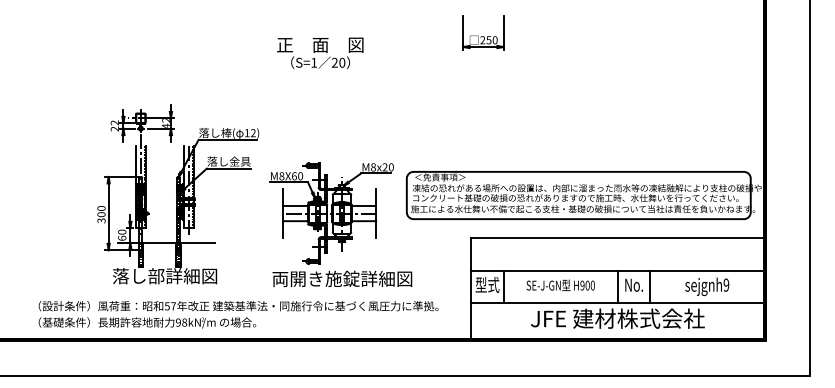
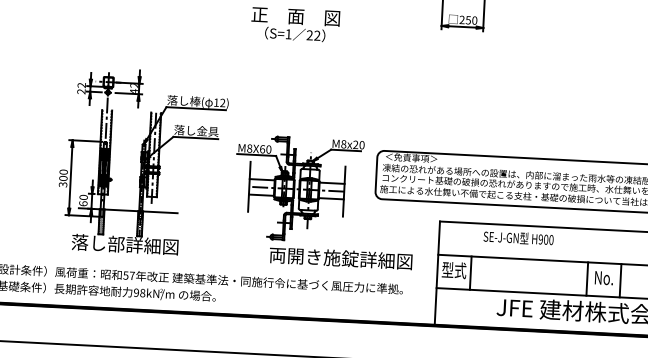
text: (342, 62) -> (317, 35), 20 -> 22
text: (342, 278) -> (341, 257), moved
text: (560, 285) -> (518, 238), moved

